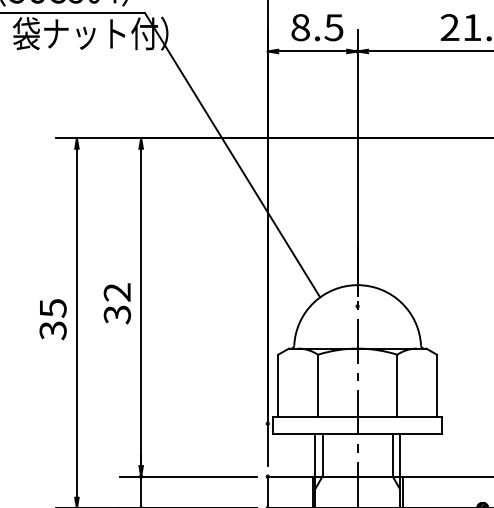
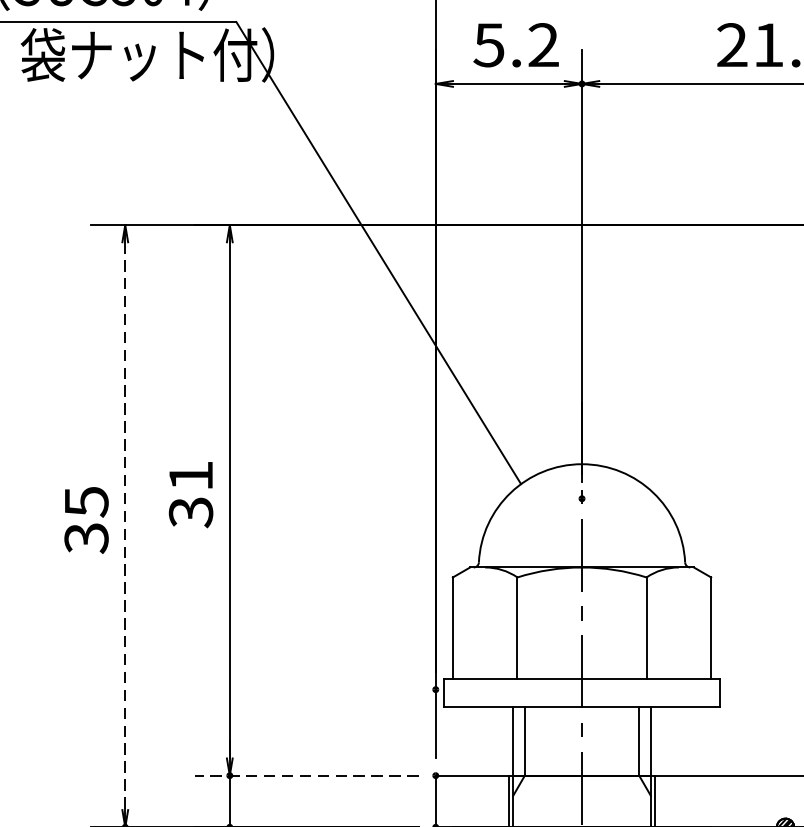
text: (317, 27) -> (516, 44), 8.5 -> 5.2
text: (116, 292) -> (189, 476), 32 -> 31
line: (76, 323) -> (124, 526), solid -> dashed
line: (188, 476) -> (306, 775), solid -> dashed

